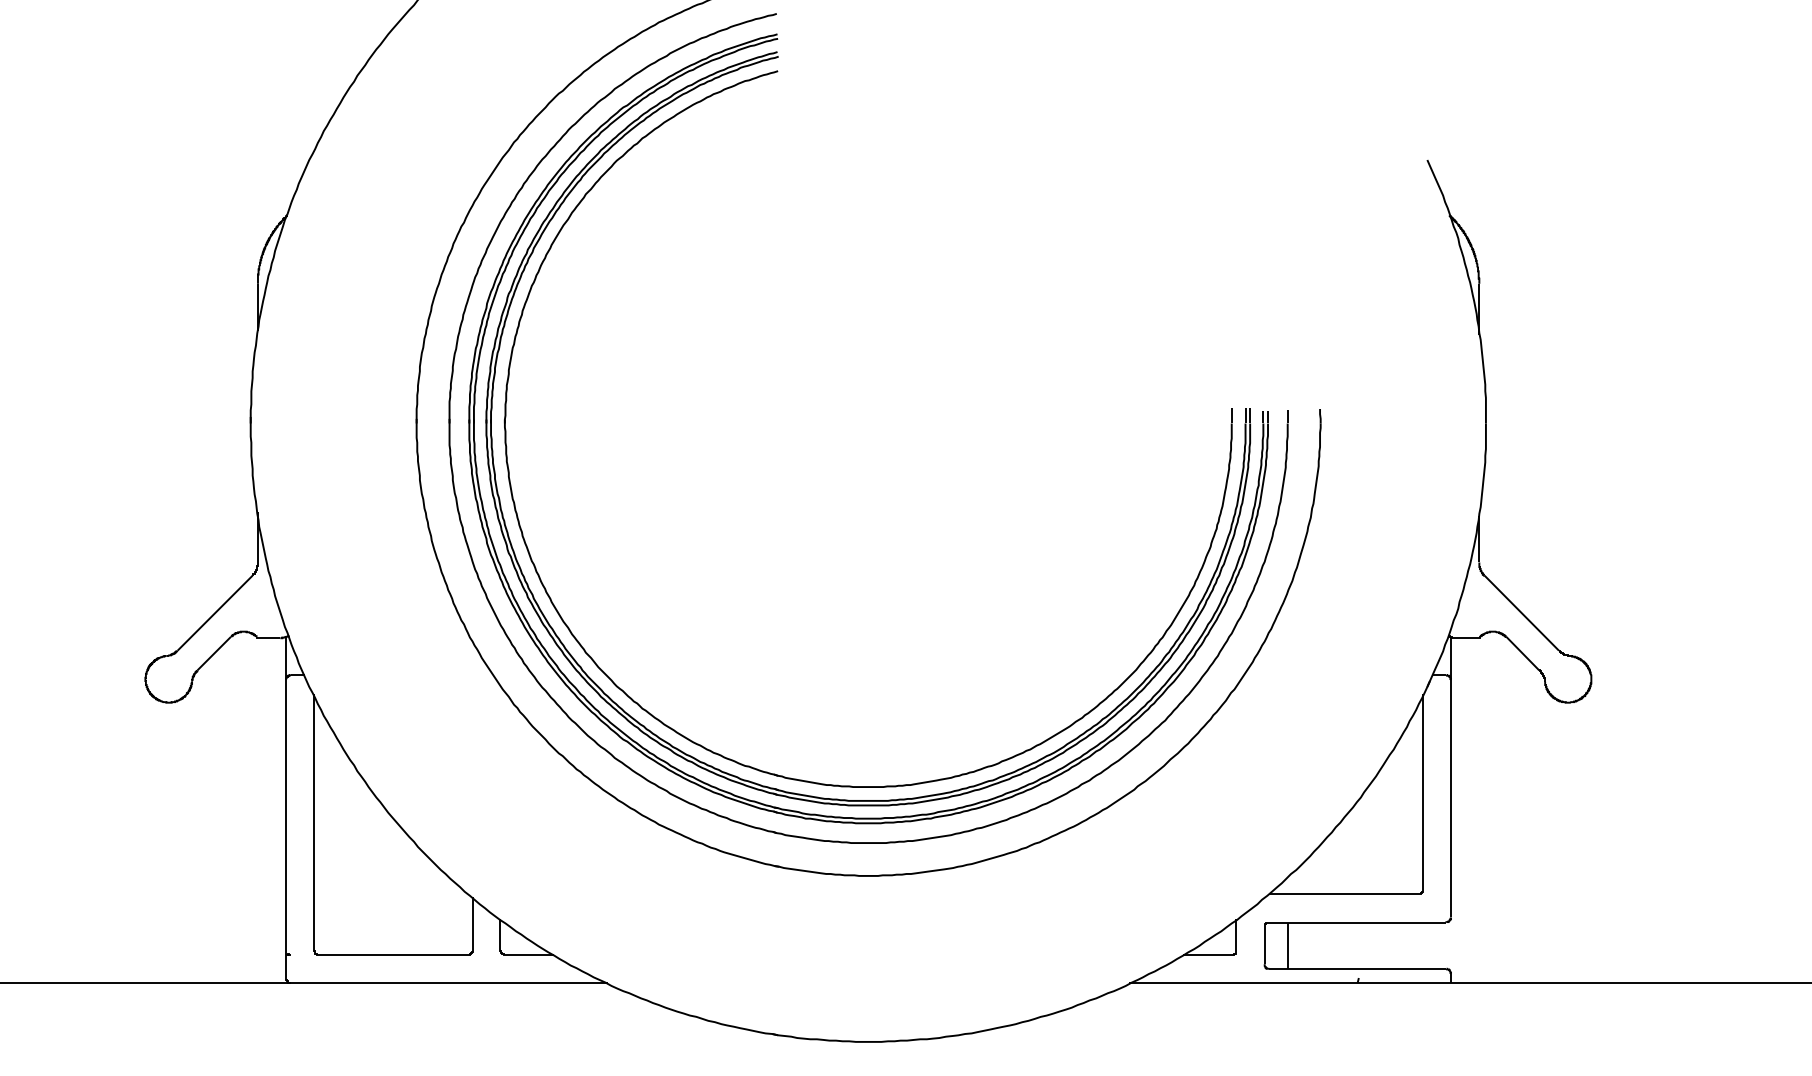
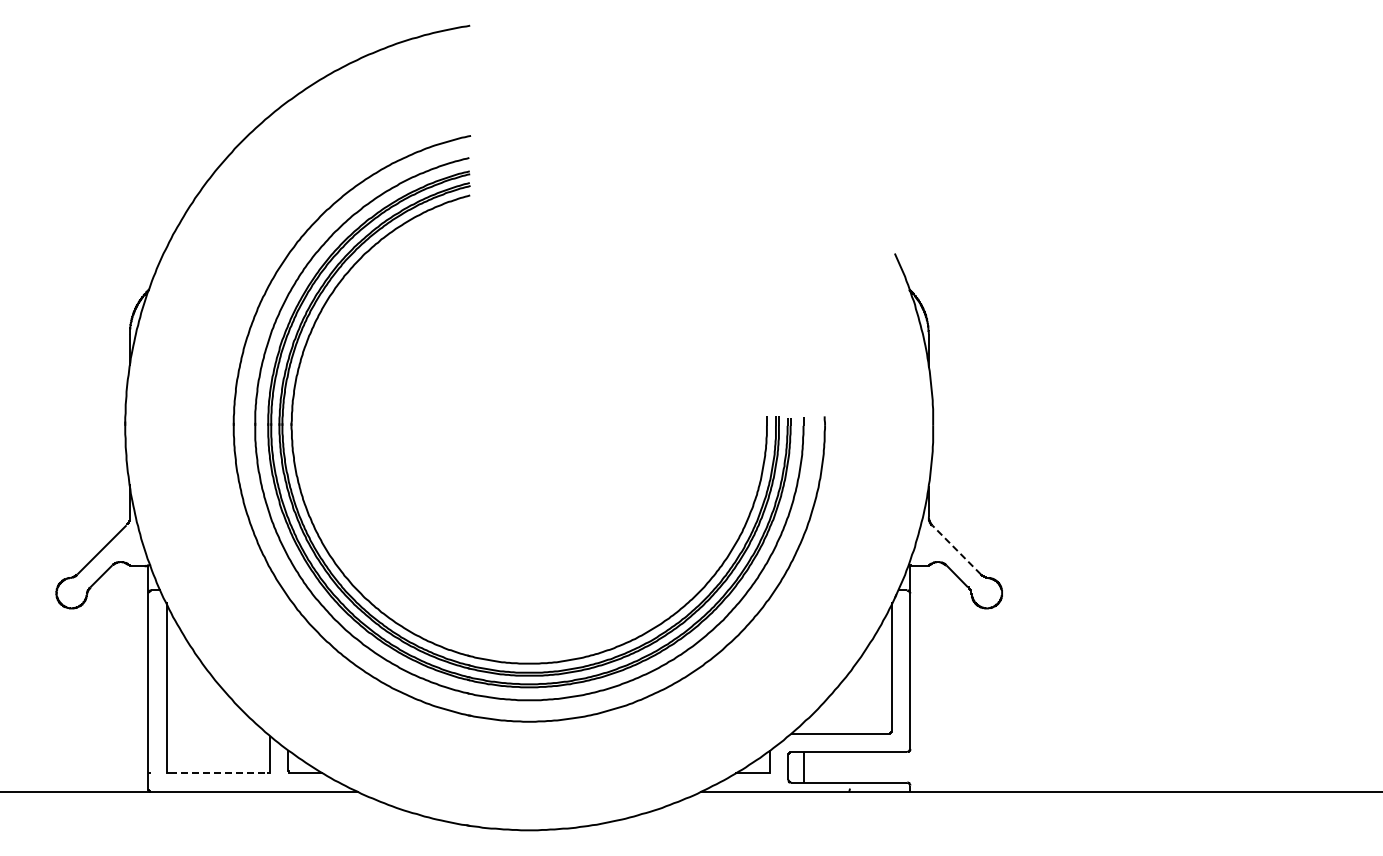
line: (1521, 612) -> (956, 549), solid -> dashed
line: (393, 955) -> (218, 773), solid -> dashed

